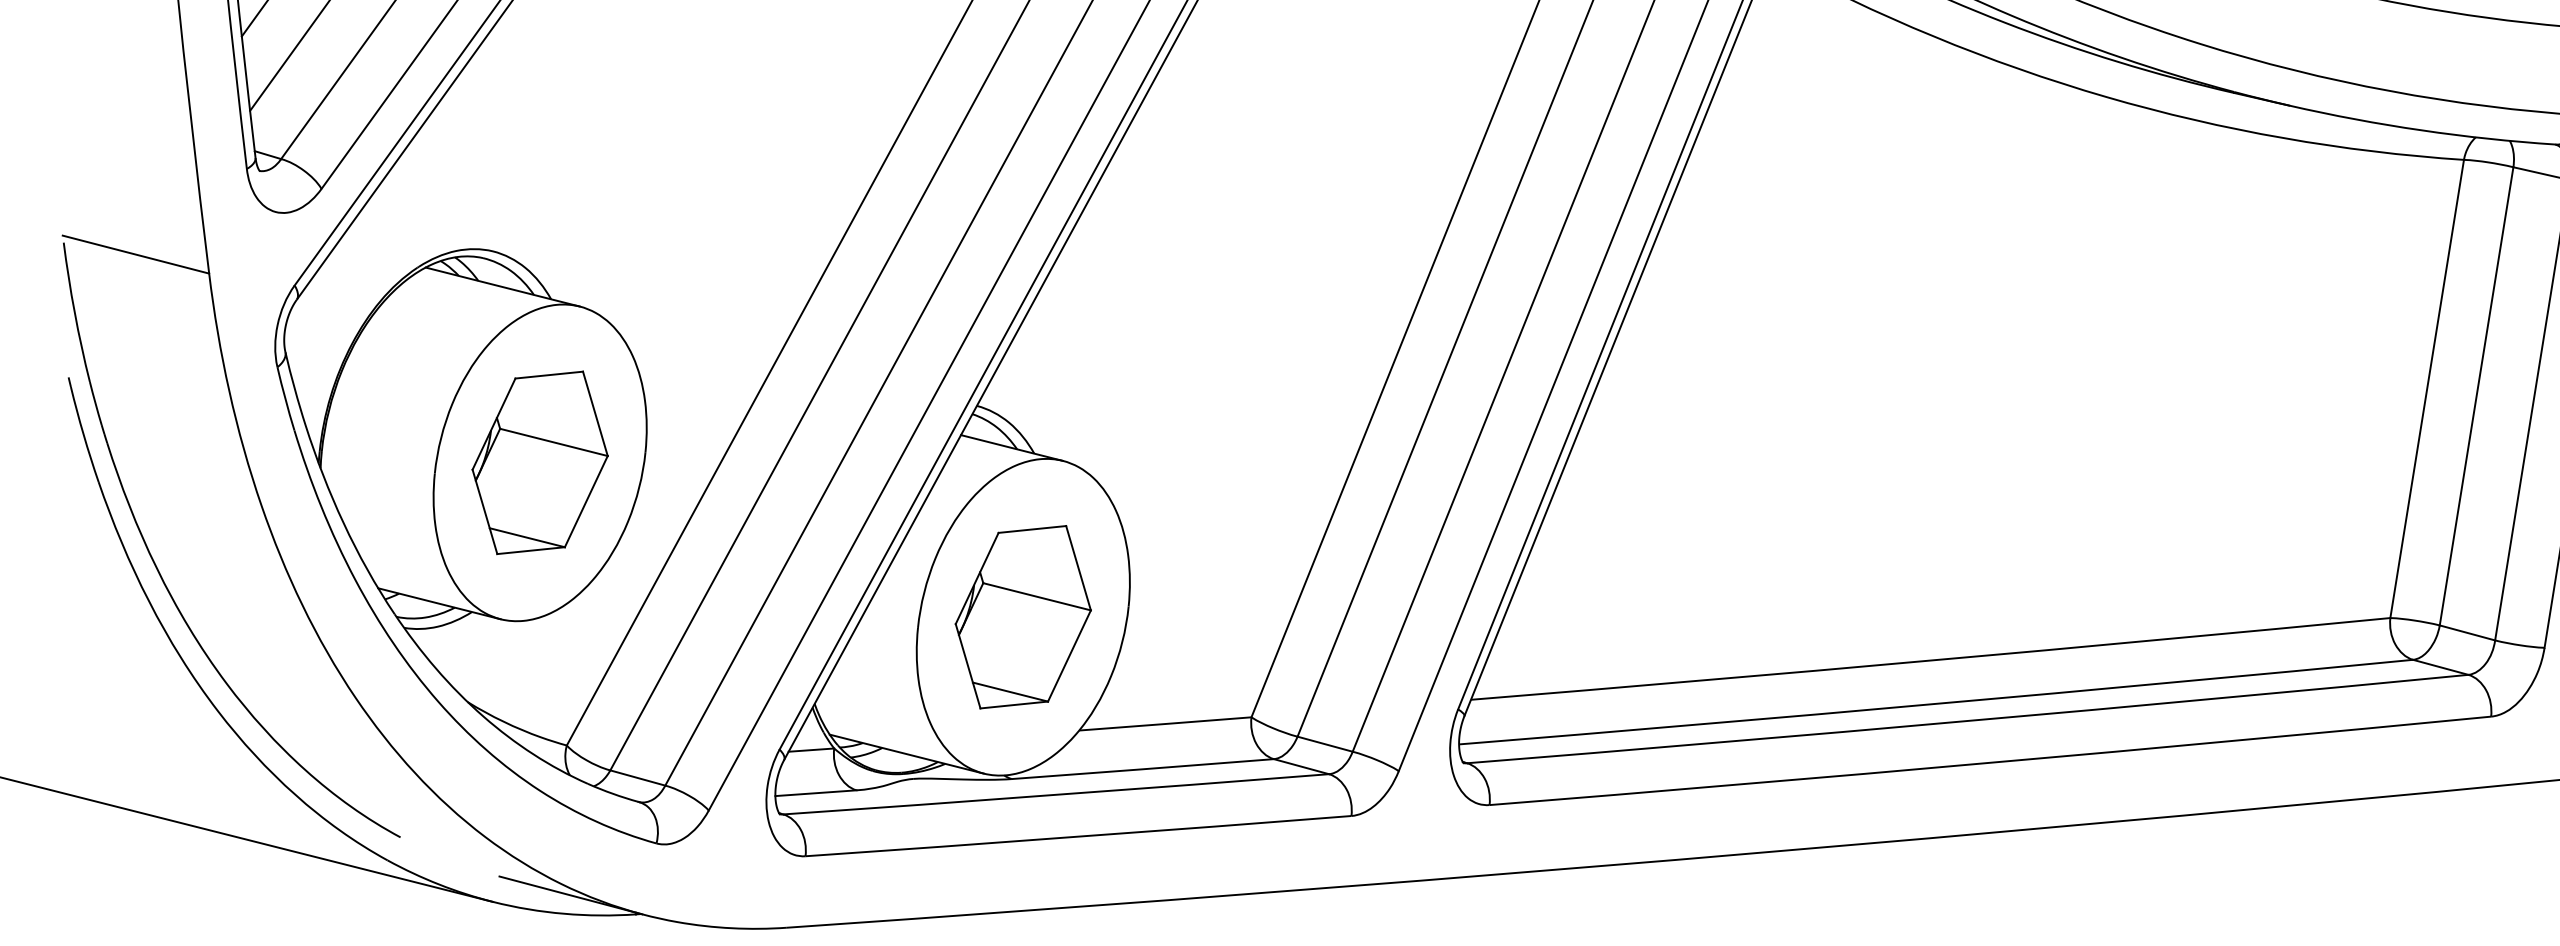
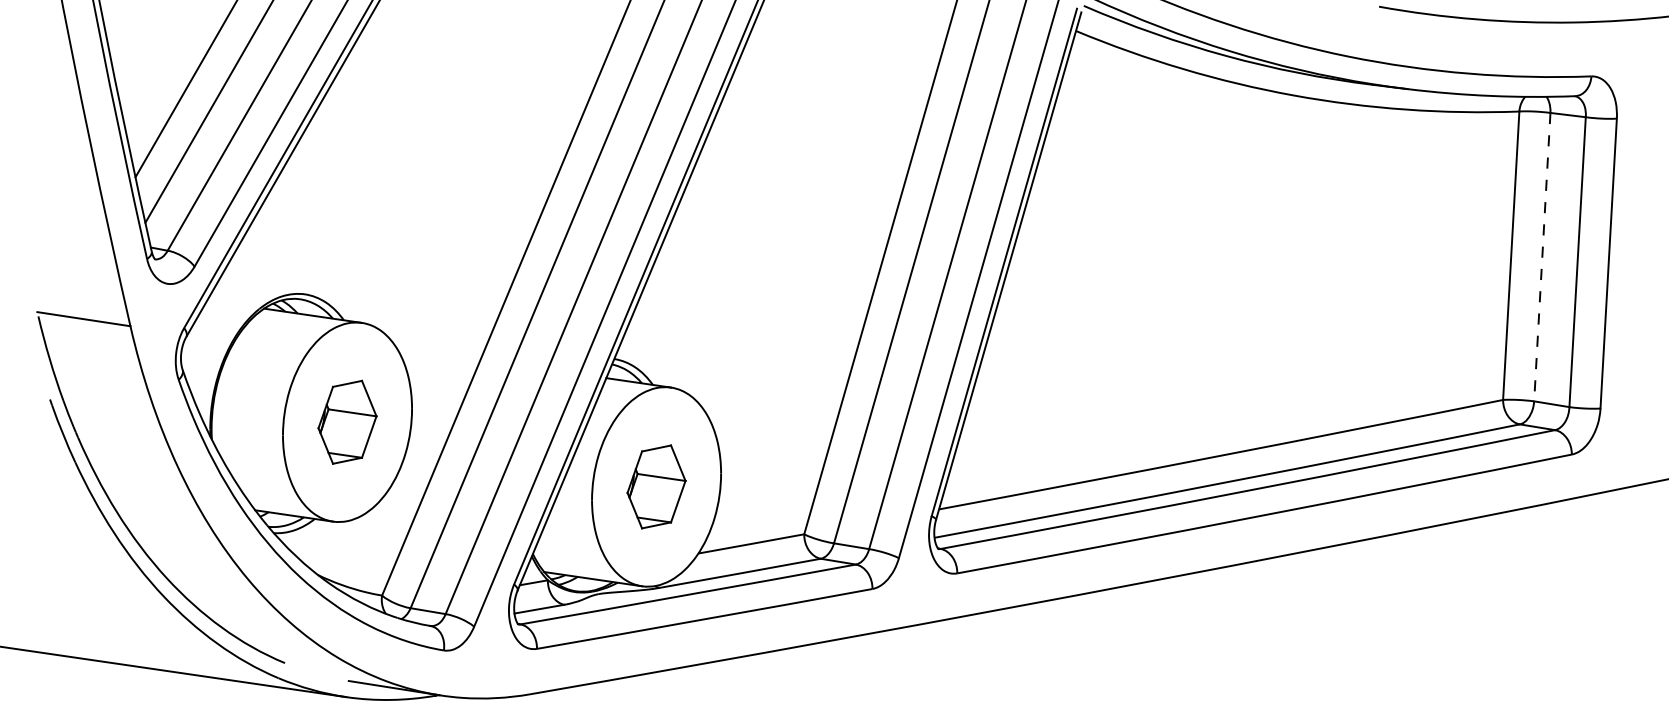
line: (2476, 396) -> (1542, 257), solid -> dashed
part: (540, 463) -> (347, 422), size x0.7
part: (1023, 616) -> (656, 486), size x0.7

